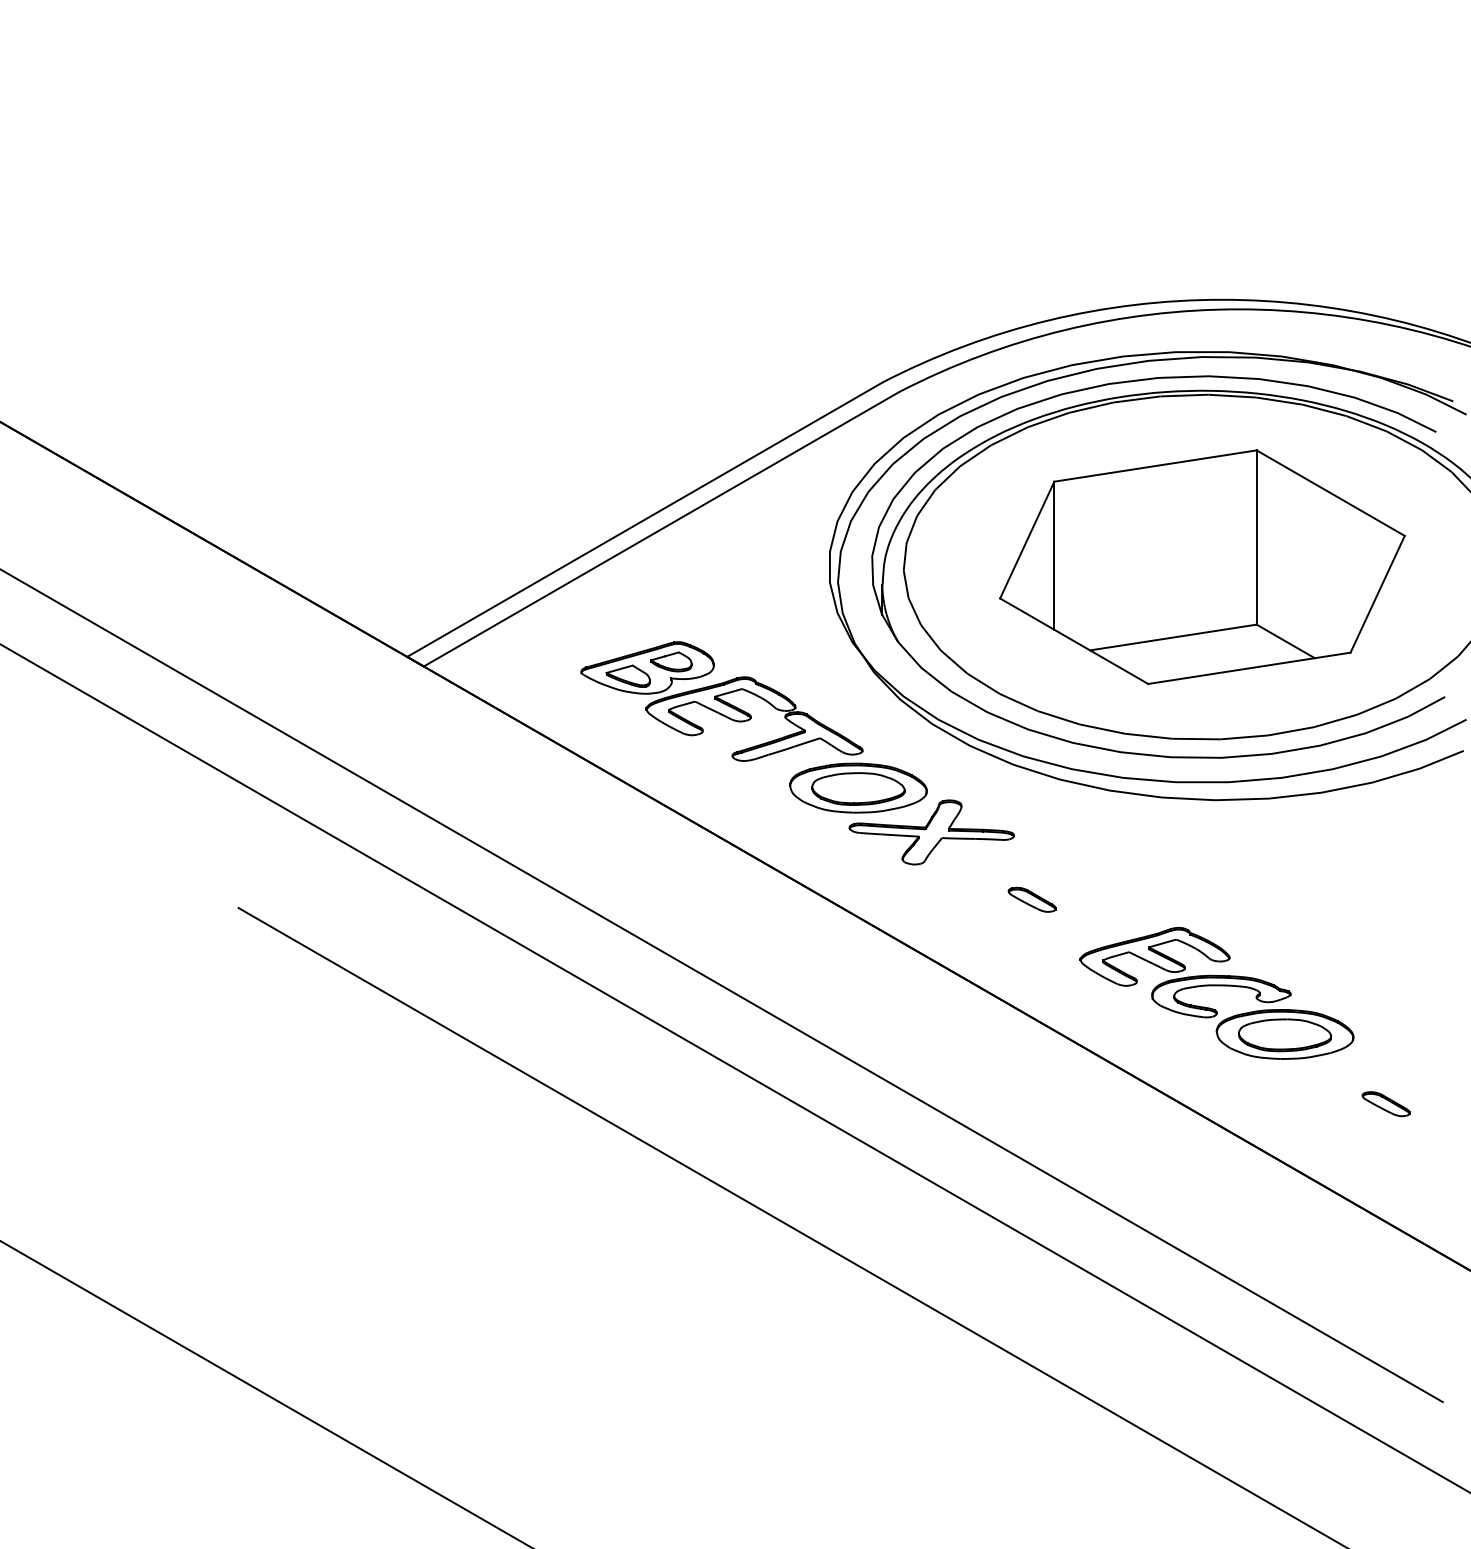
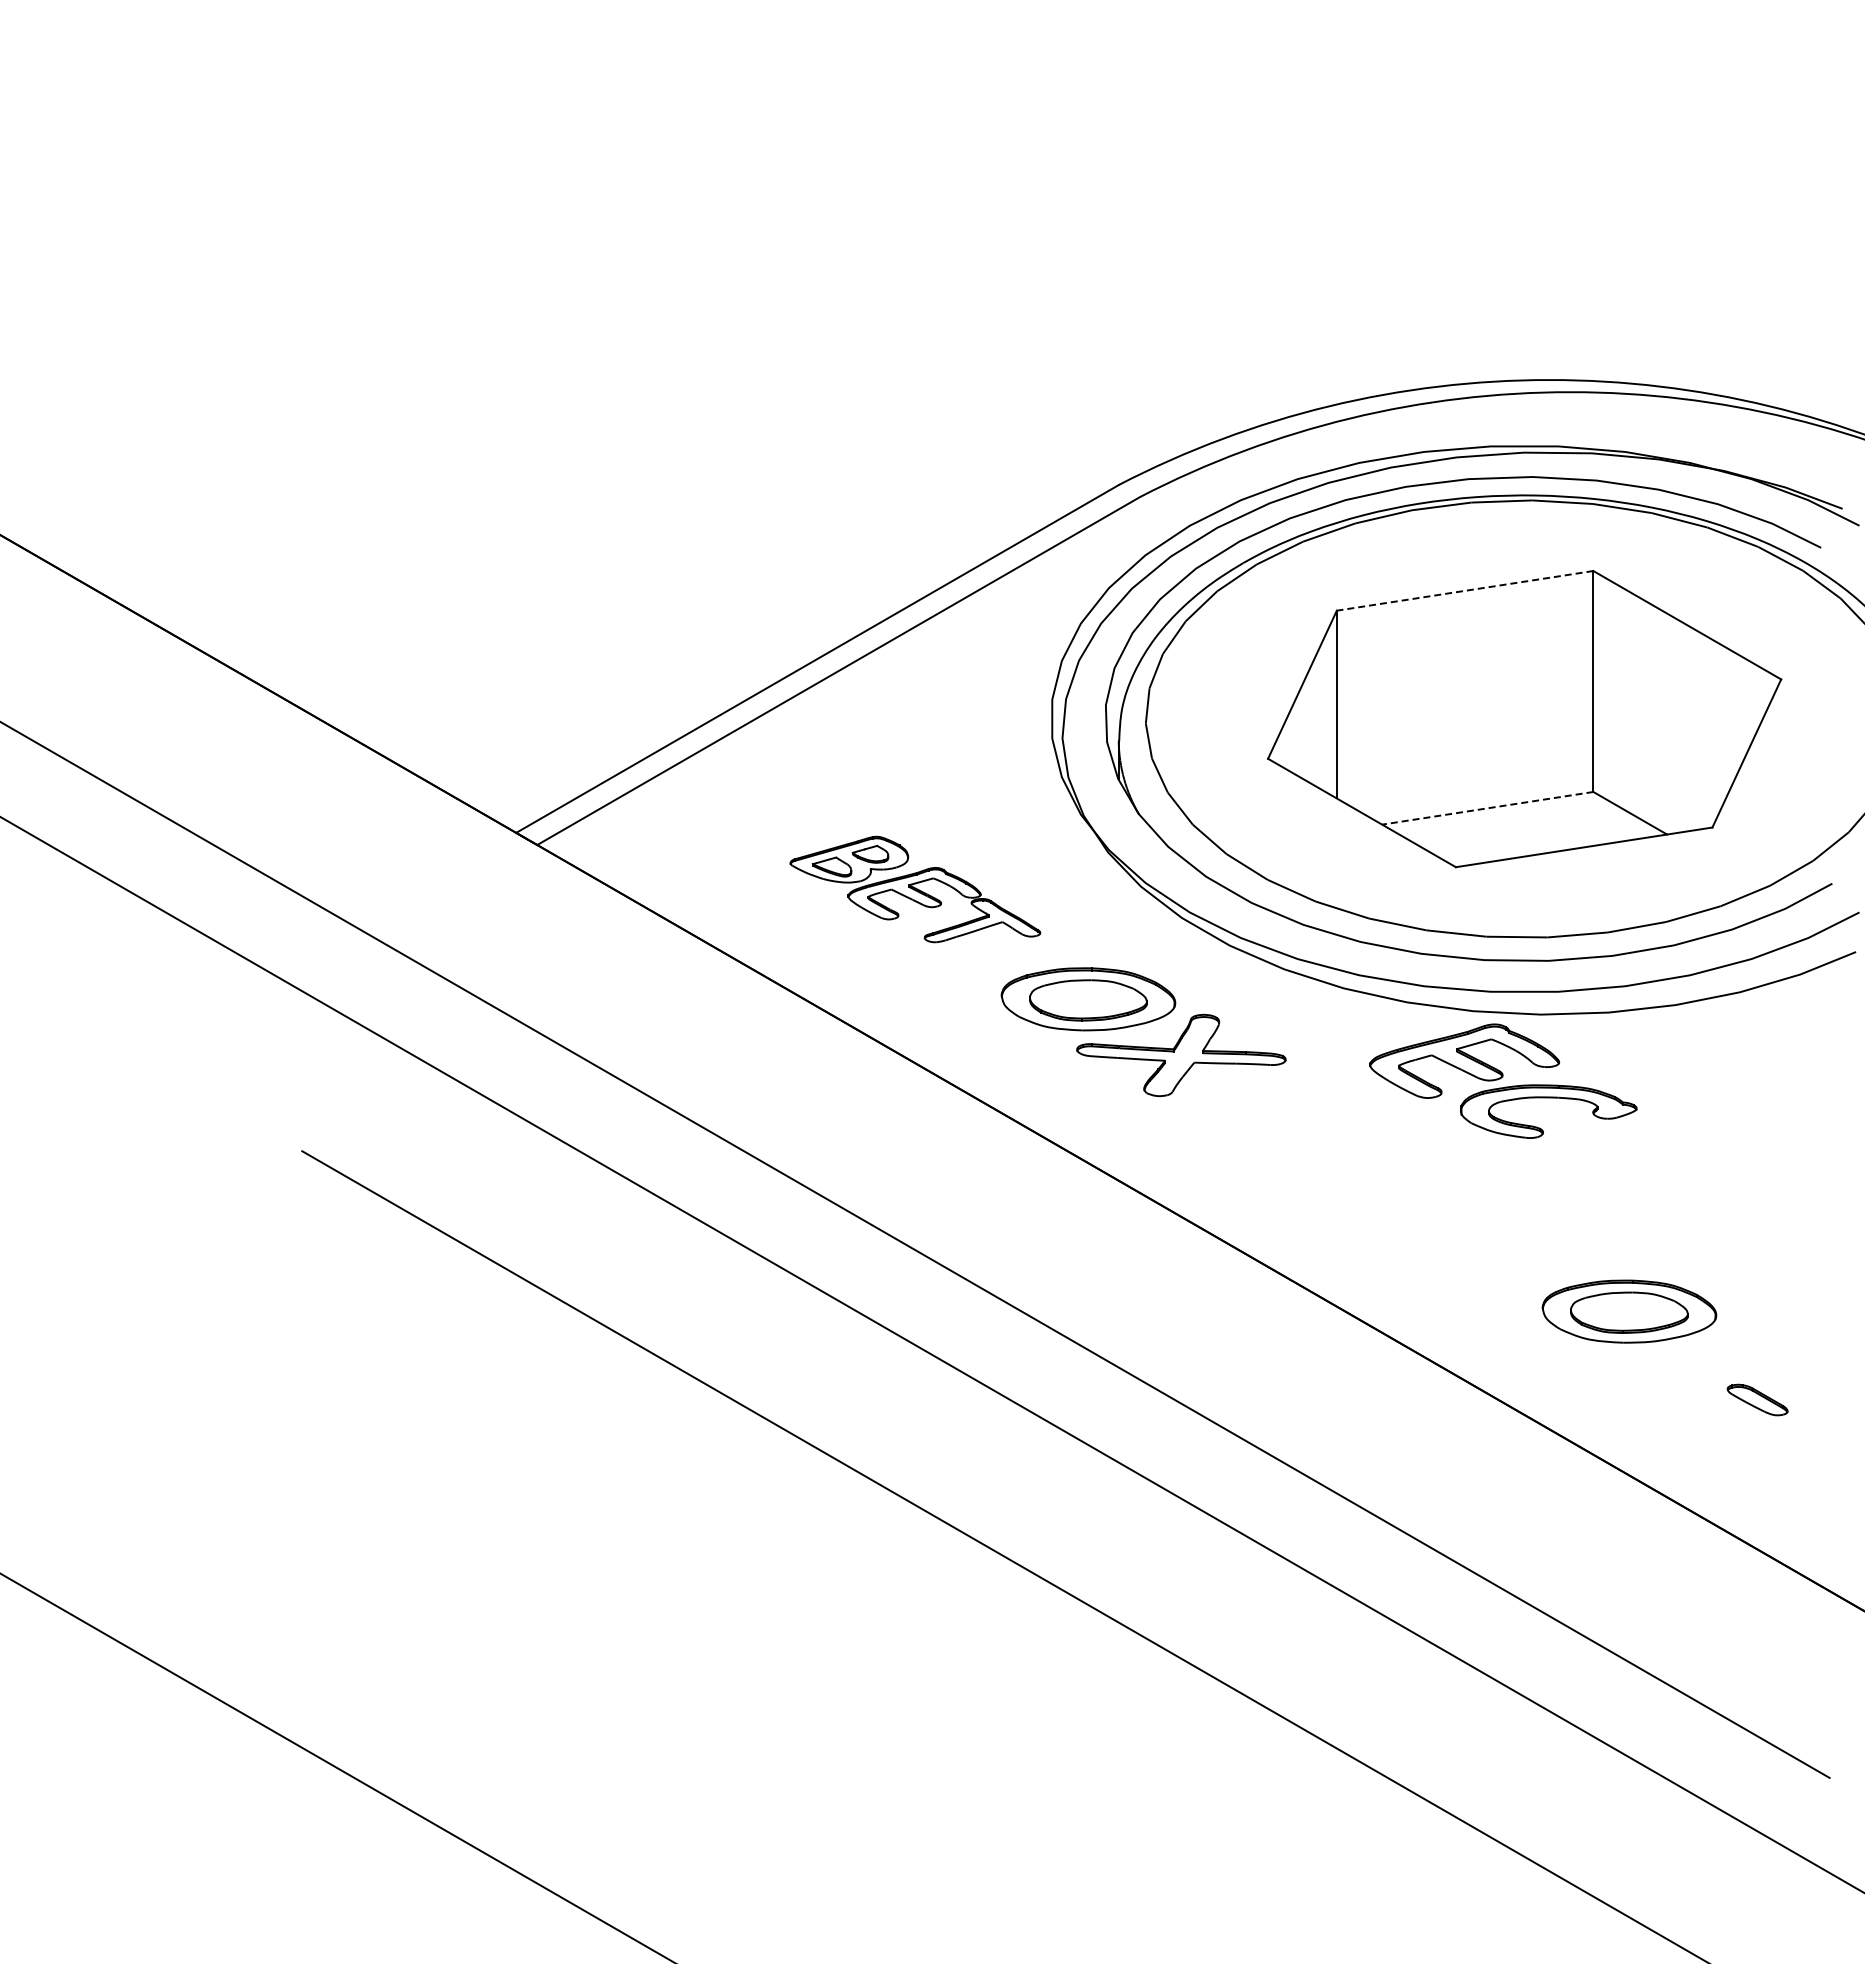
line: (1155, 465) -> (1465, 590), solid -> dashed
line: (1173, 637) -> (1487, 808), solid -> dashed
part: (722, 701) -> (915, 889), size x0.7
part: (1032, 899) -> (1308, 1140), removed
part: (1185, 972) -> (1503, 1080), moved

